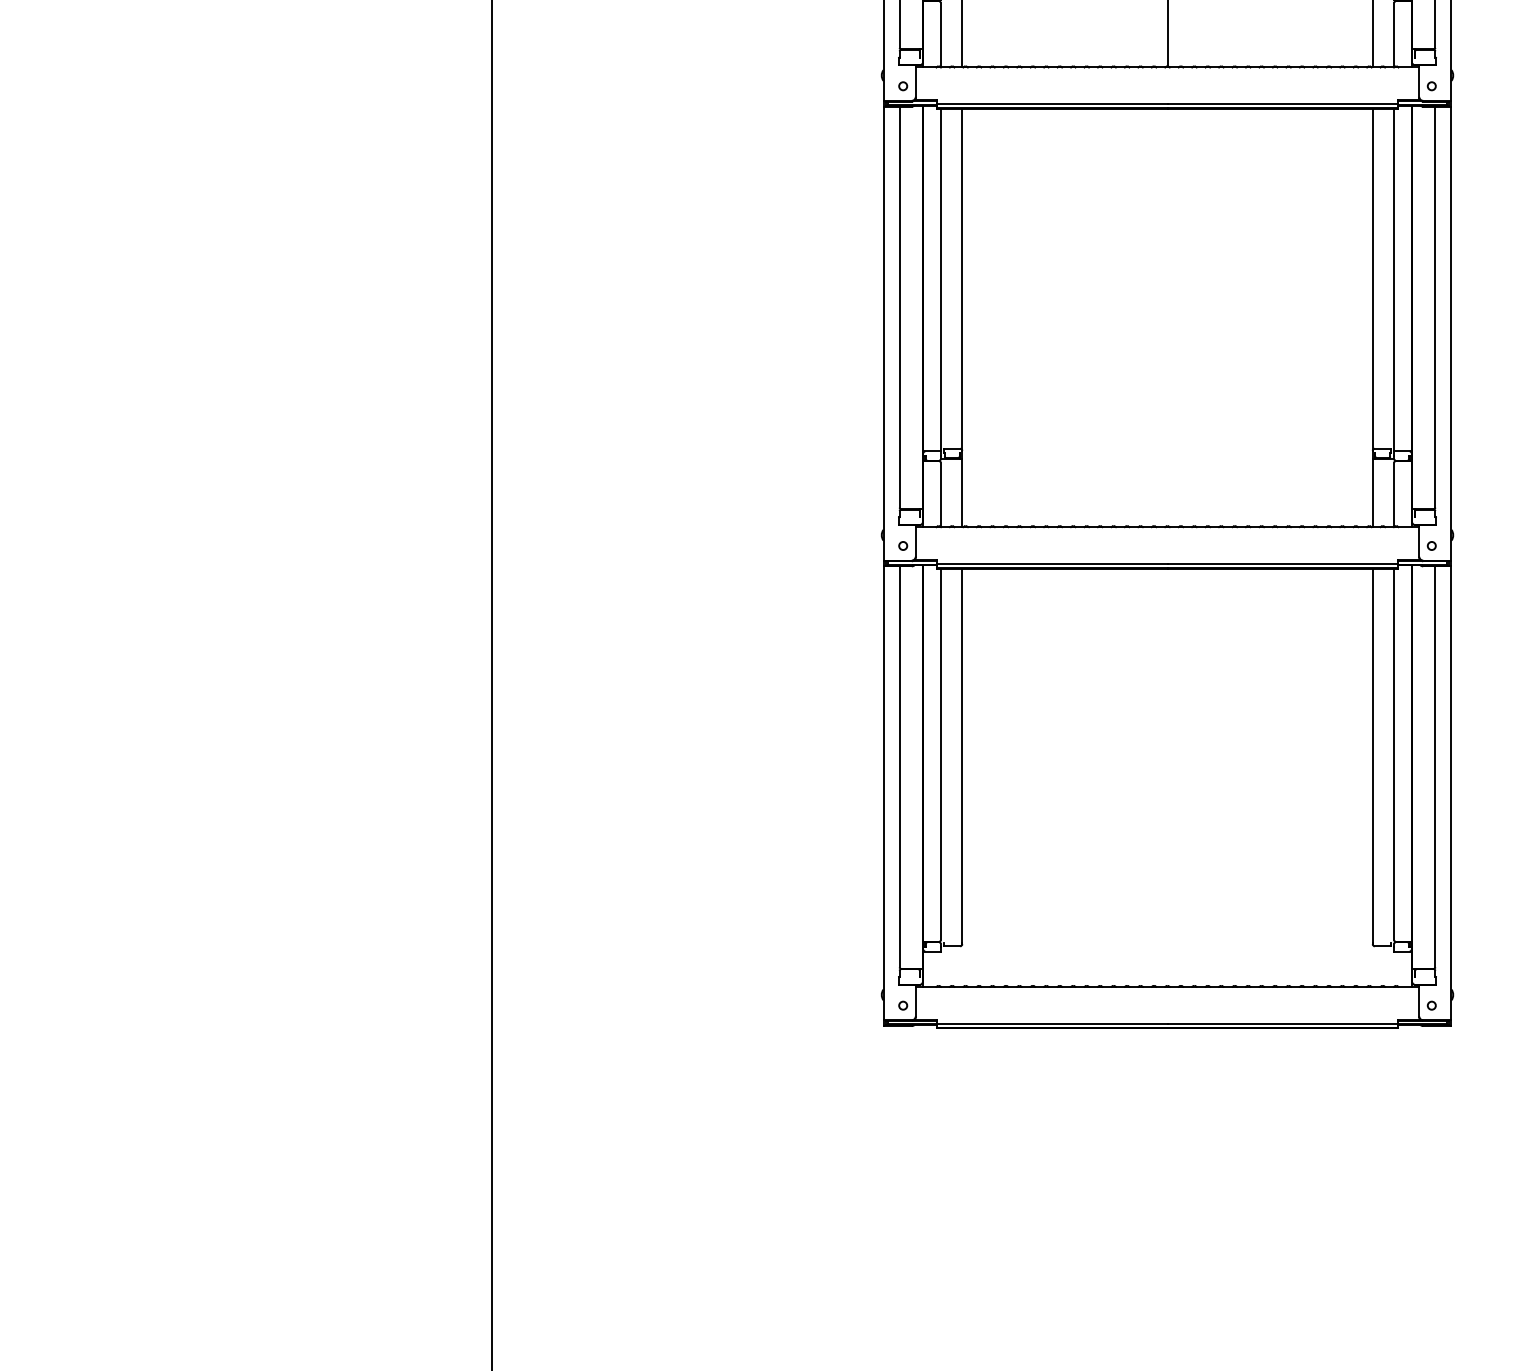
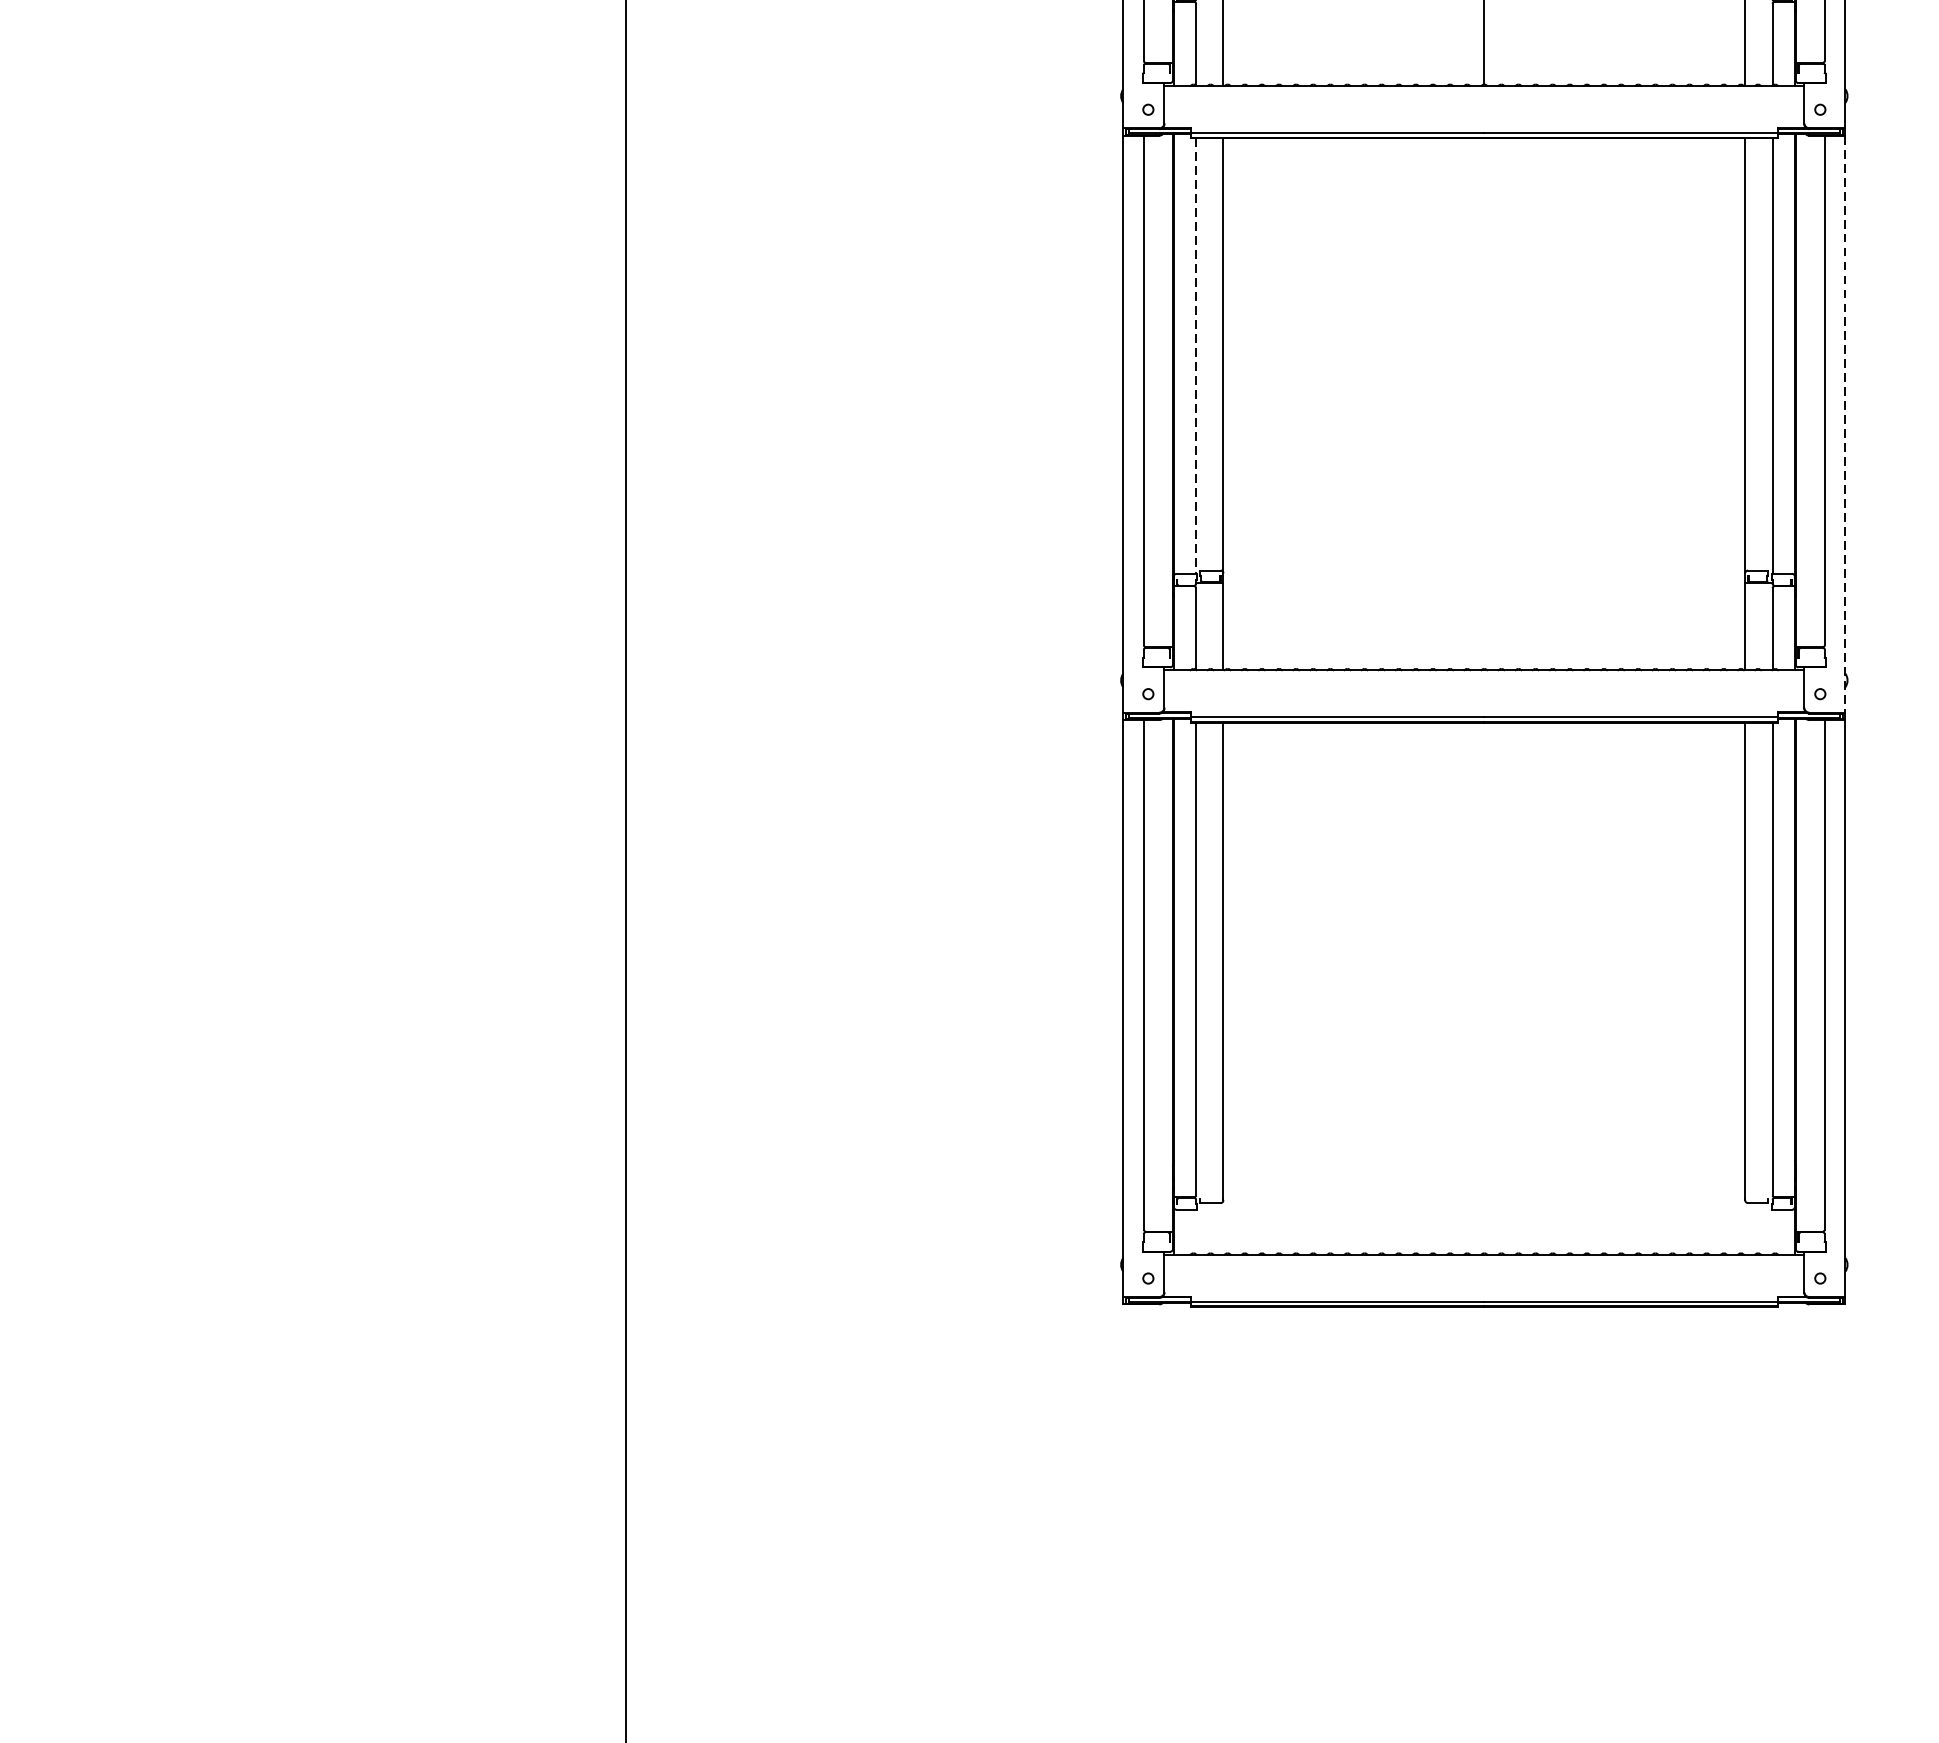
line: (940, 280) -> (1195, 356), solid -> dashed
line: (1451, 333) -> (1845, 424), solid -> dashed

